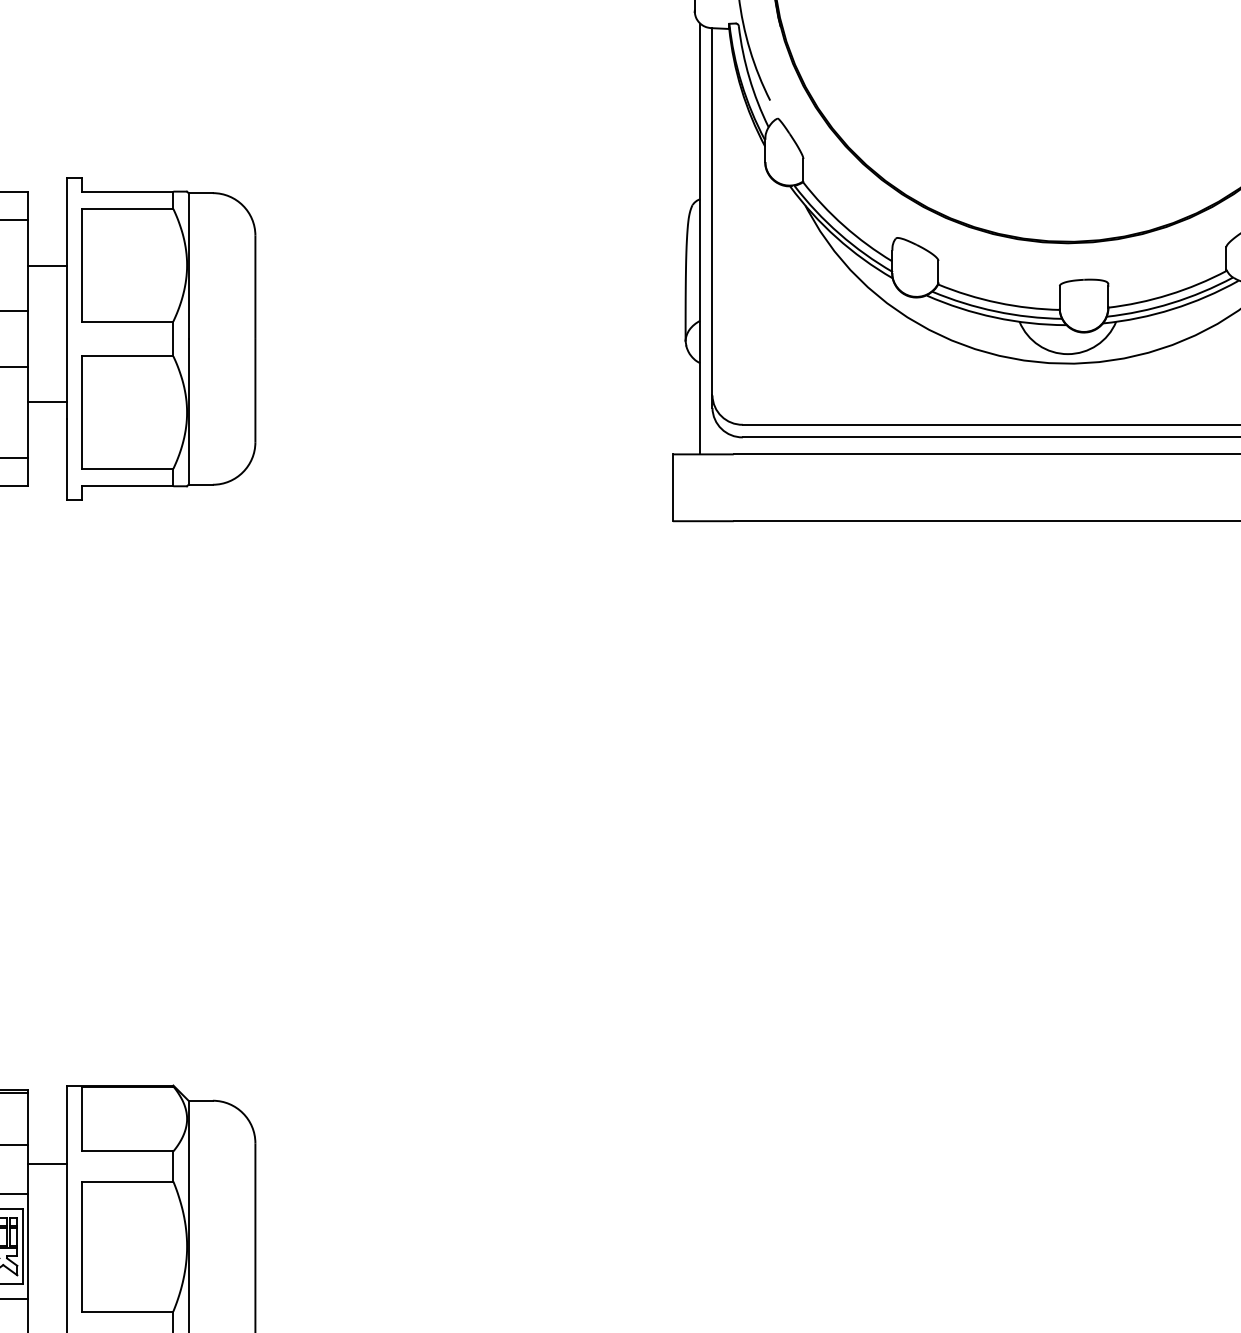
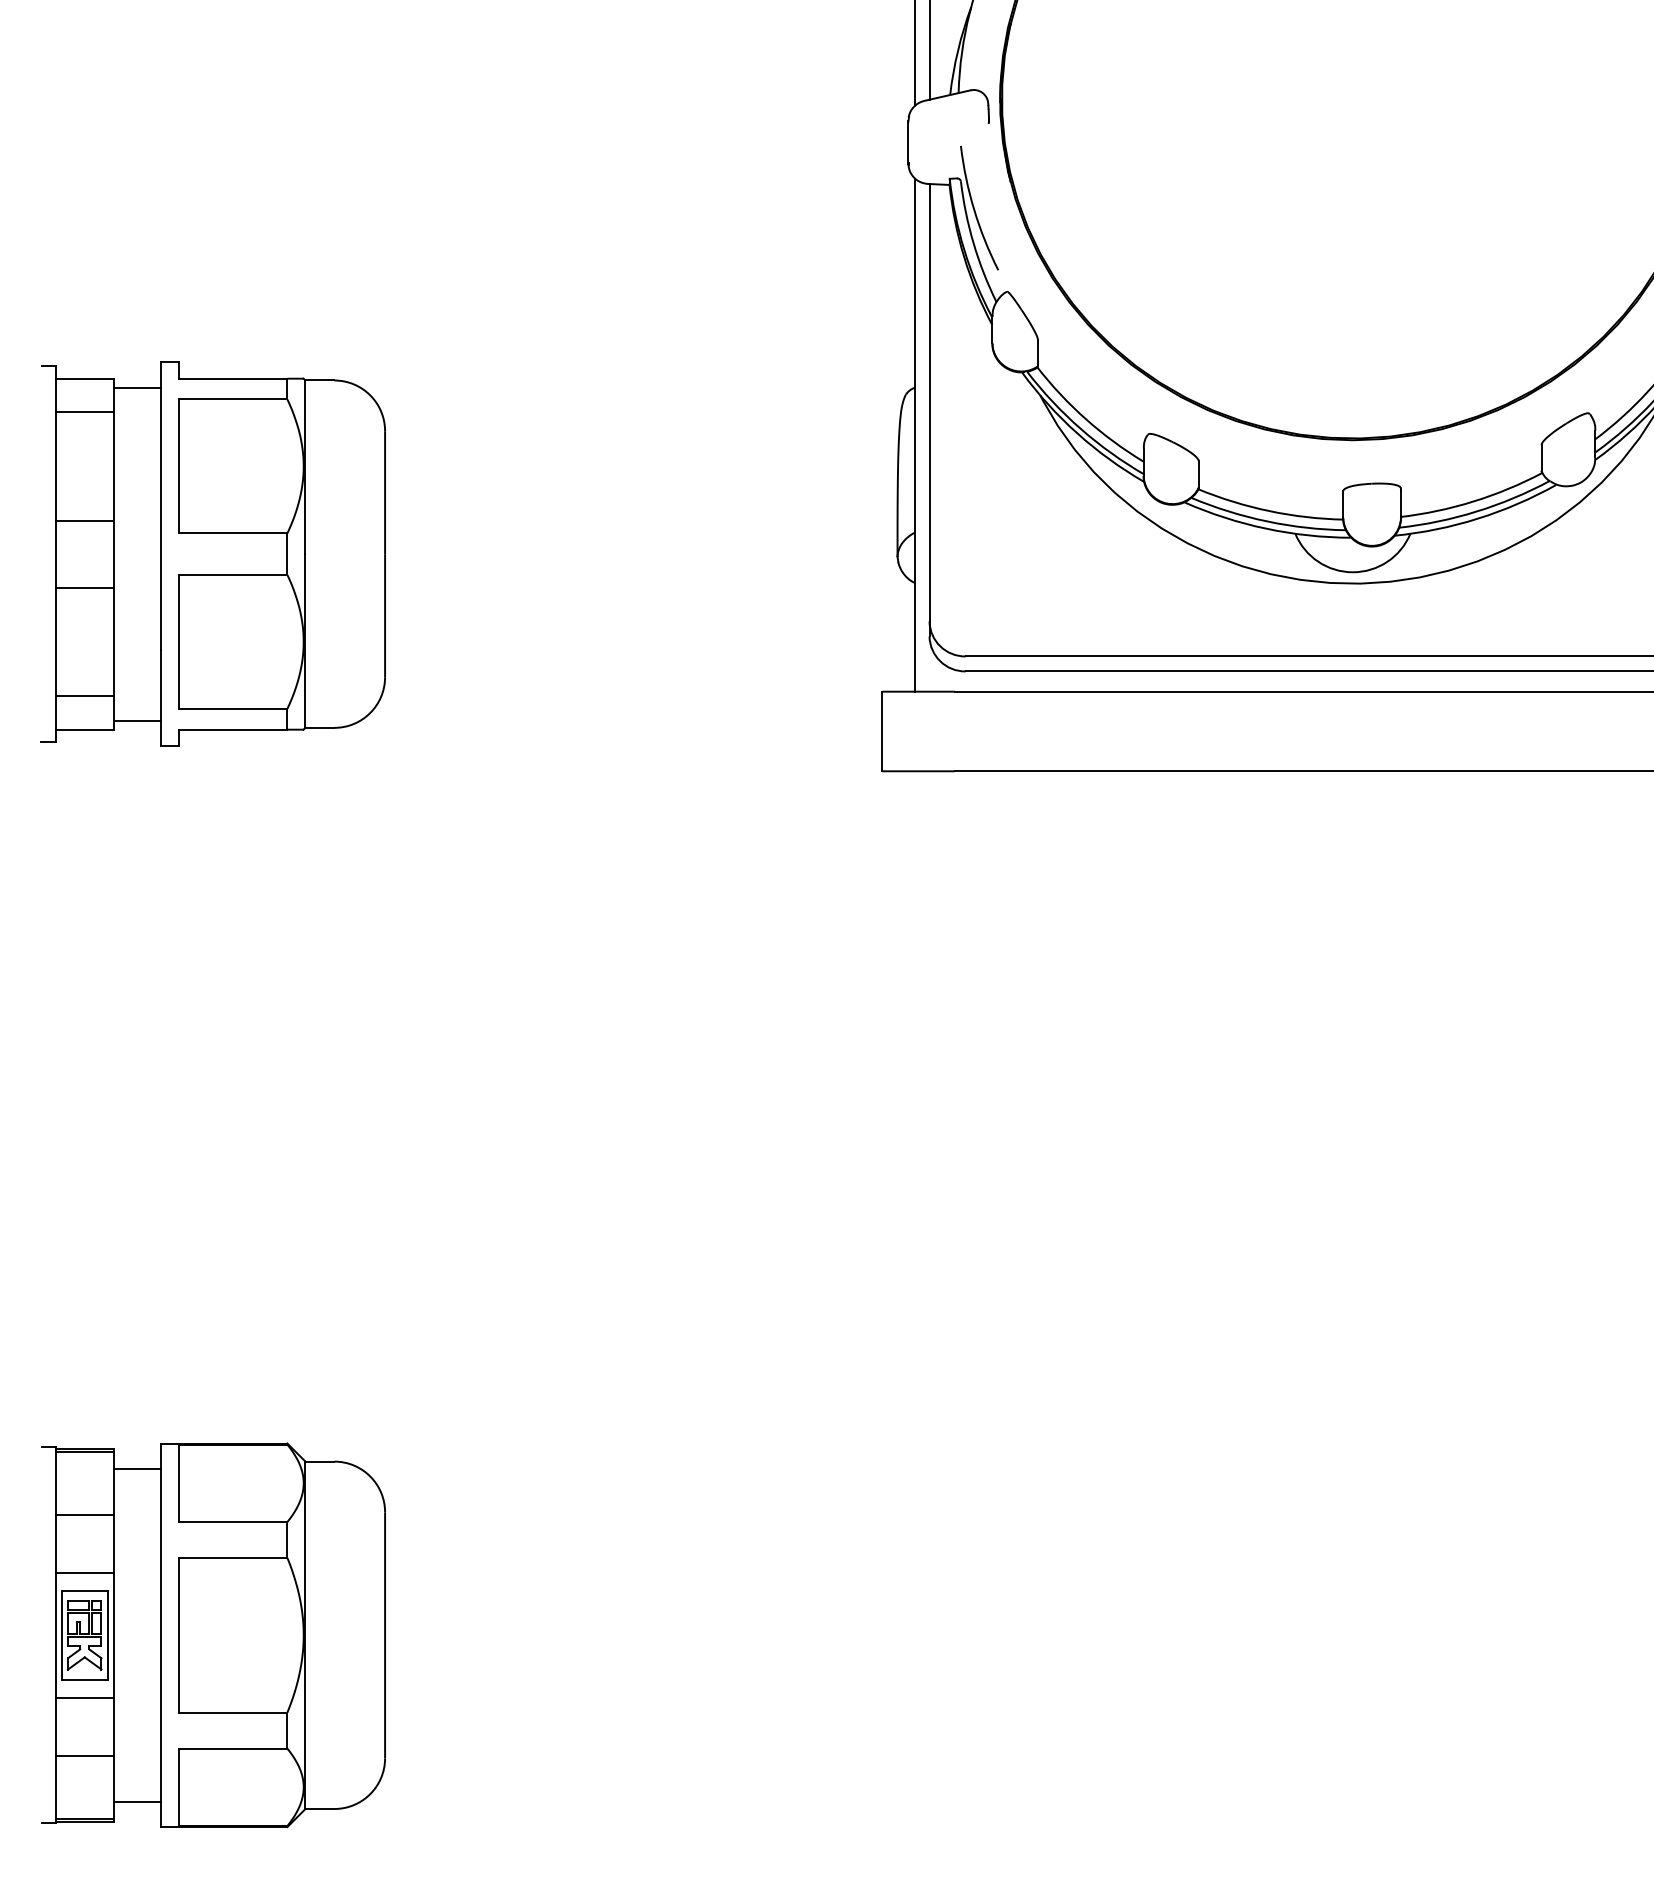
line: (46, 265) -> (136, 387), moved
line: (46, 402) -> (136, 720), moved
line: (46, 1163) -> (136, 1468), moved

